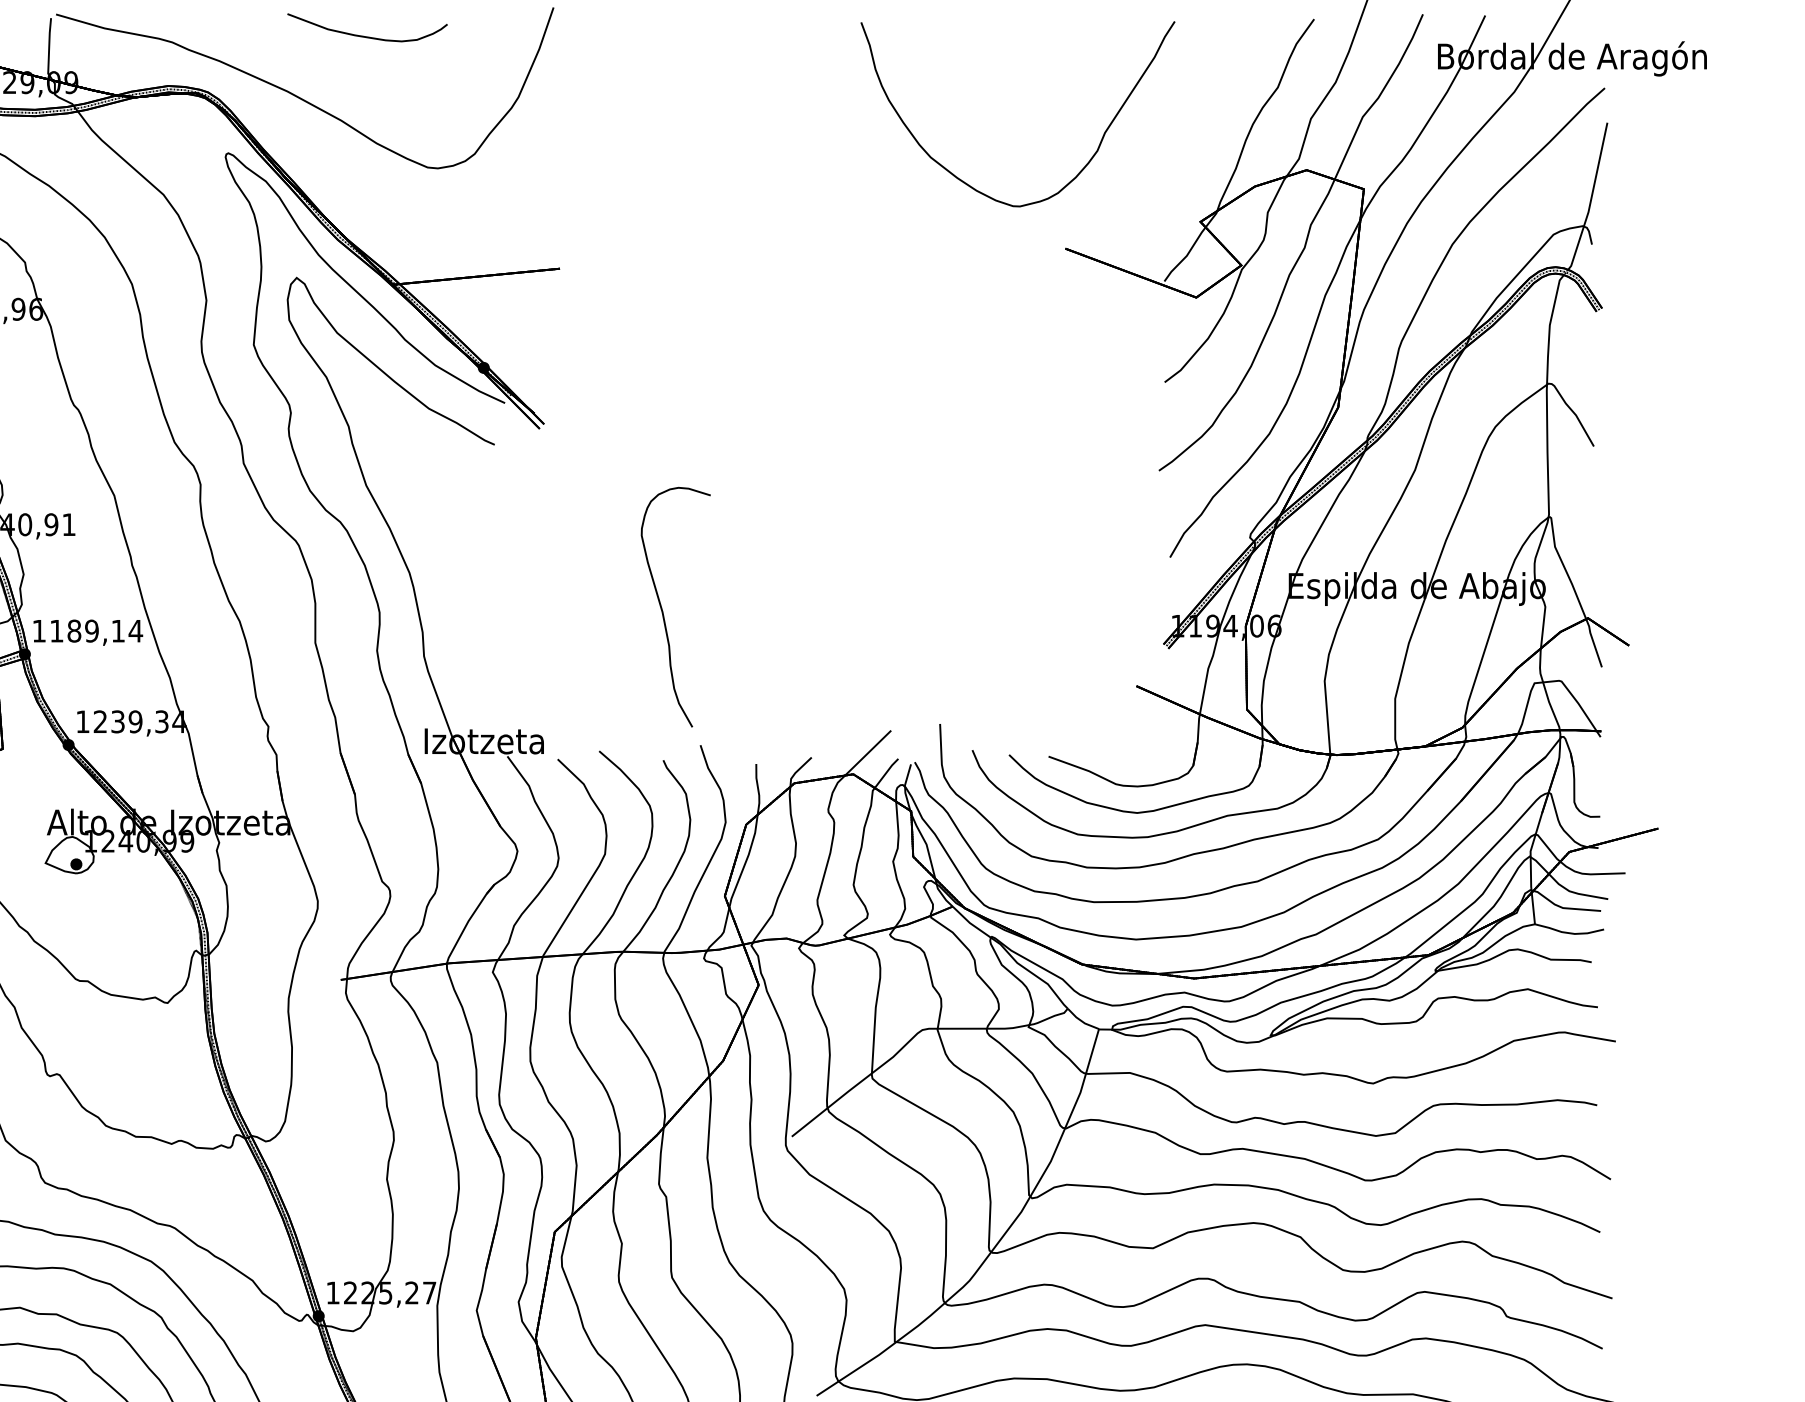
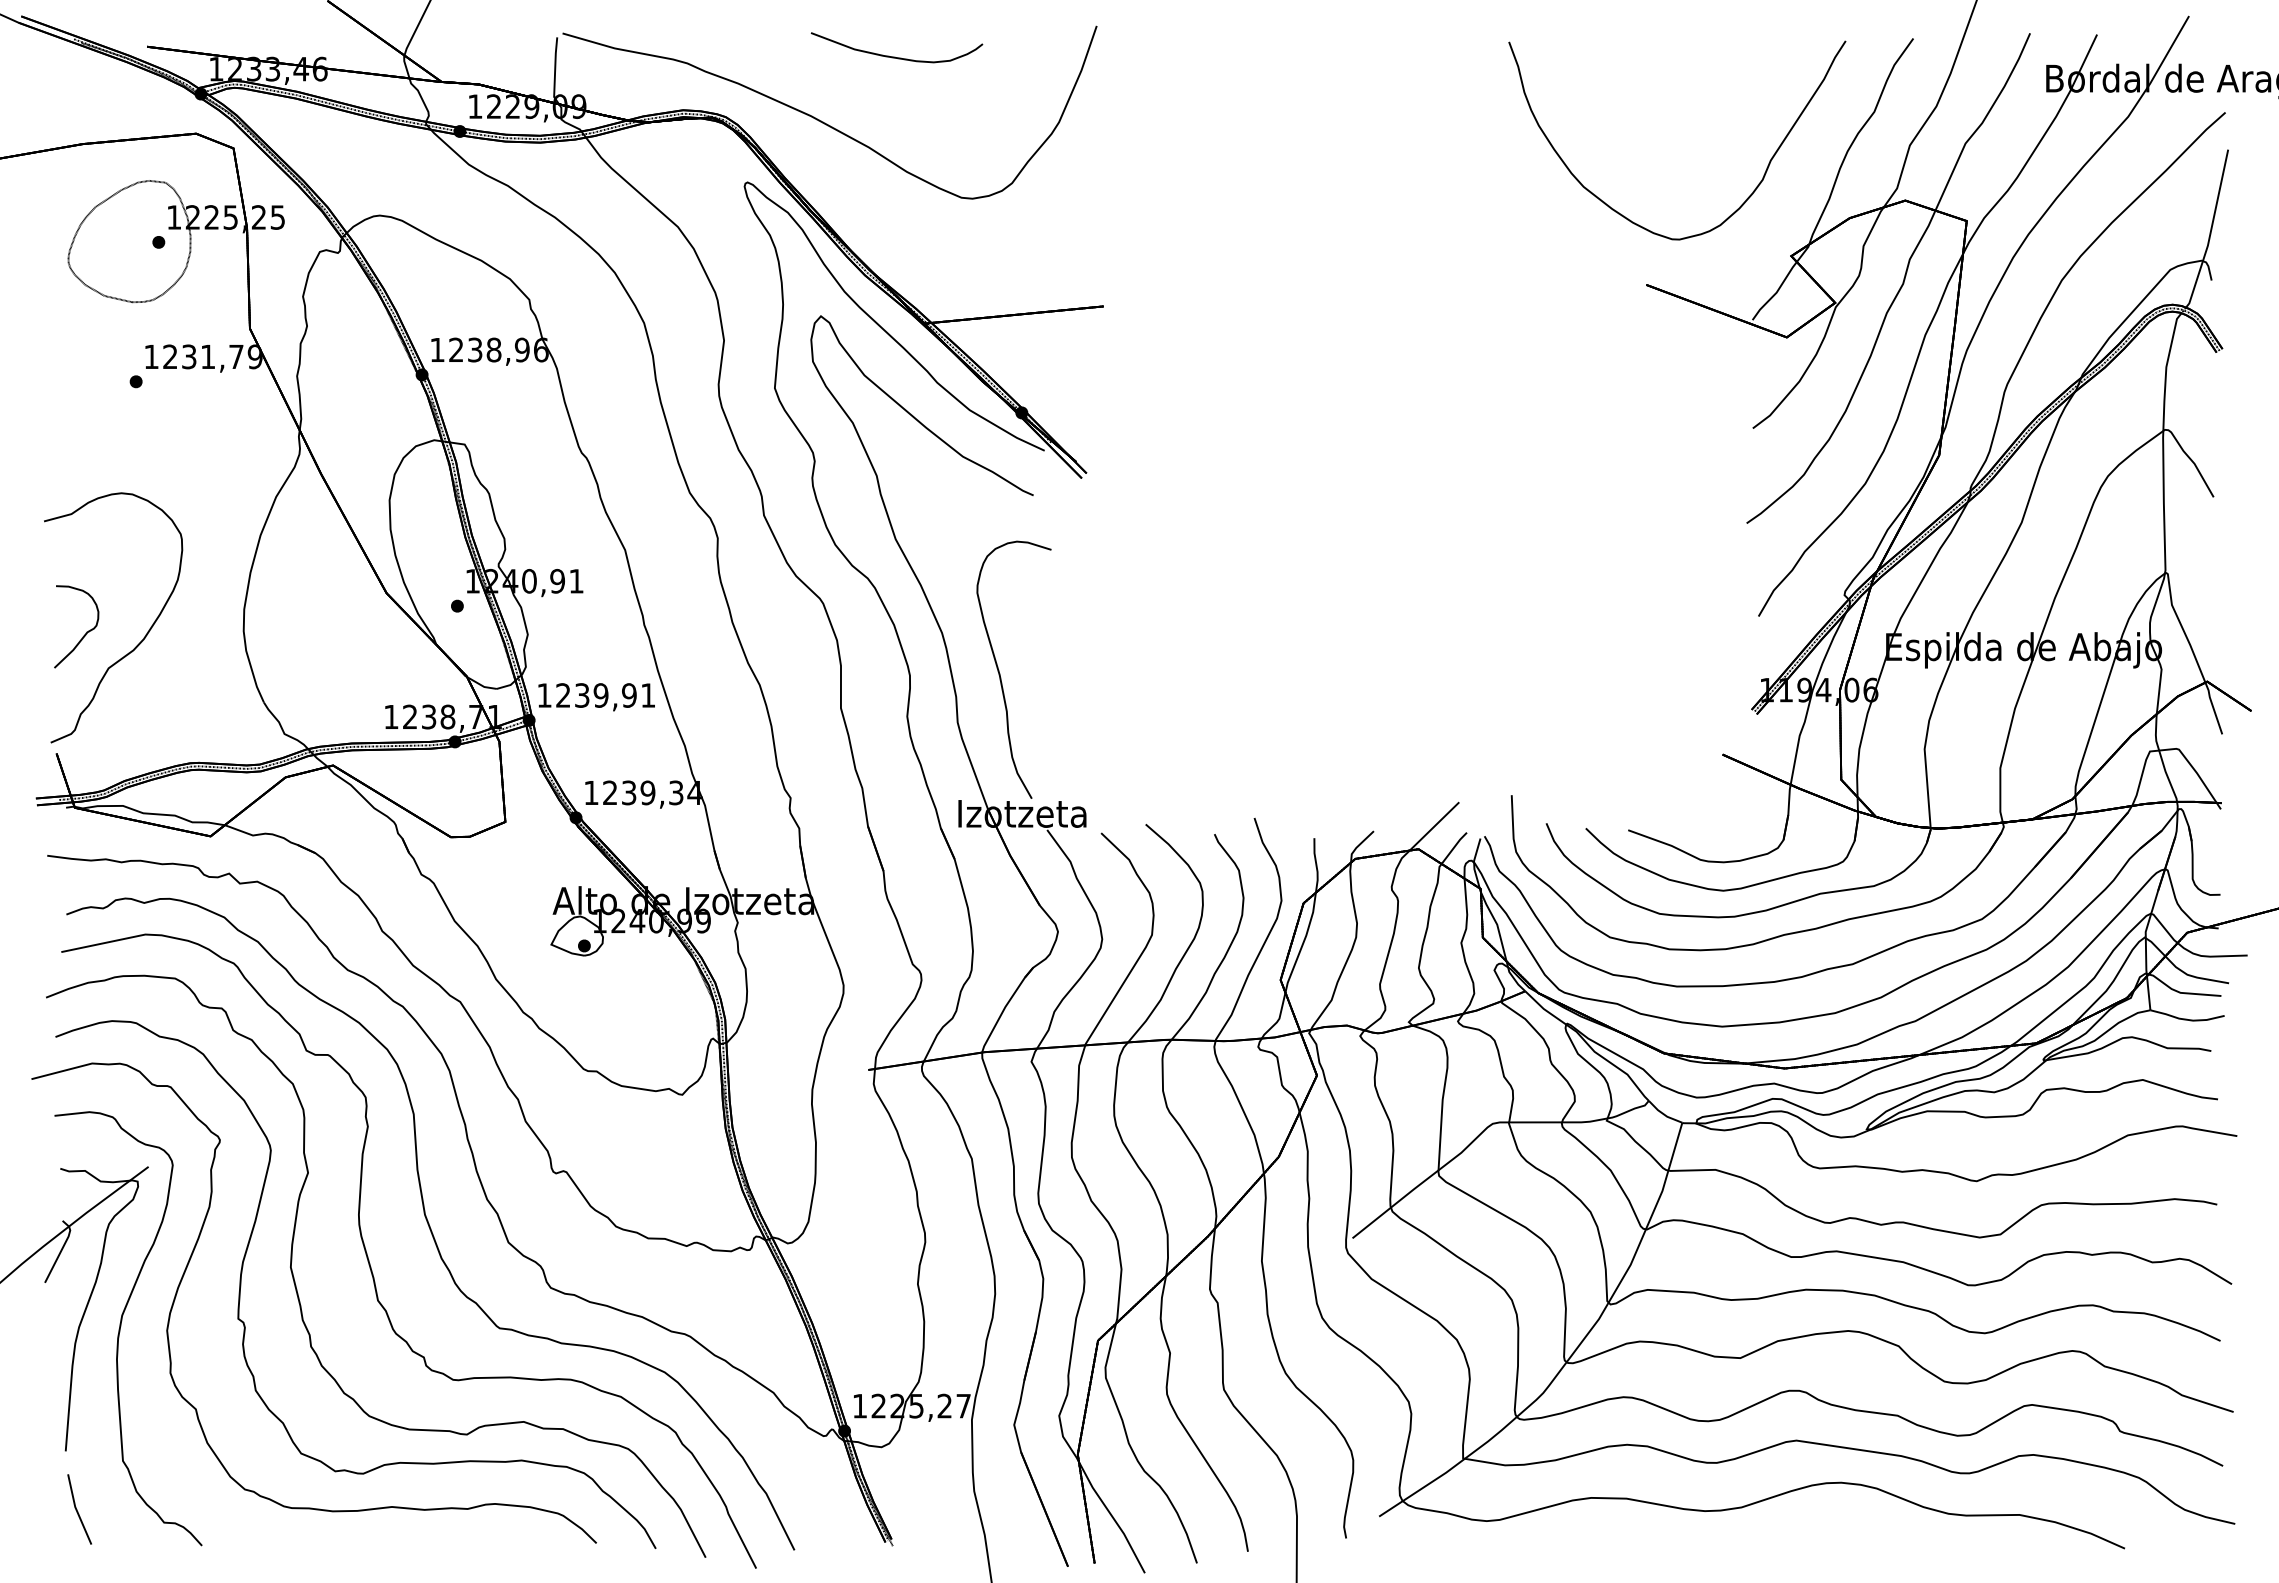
part: (1082, 168) -> (1746, 198), moved
part: (663, 610) -> (1000, 673), moved
text: (96, 631) -> (606, 695), 1189,14 -> 1239,91

